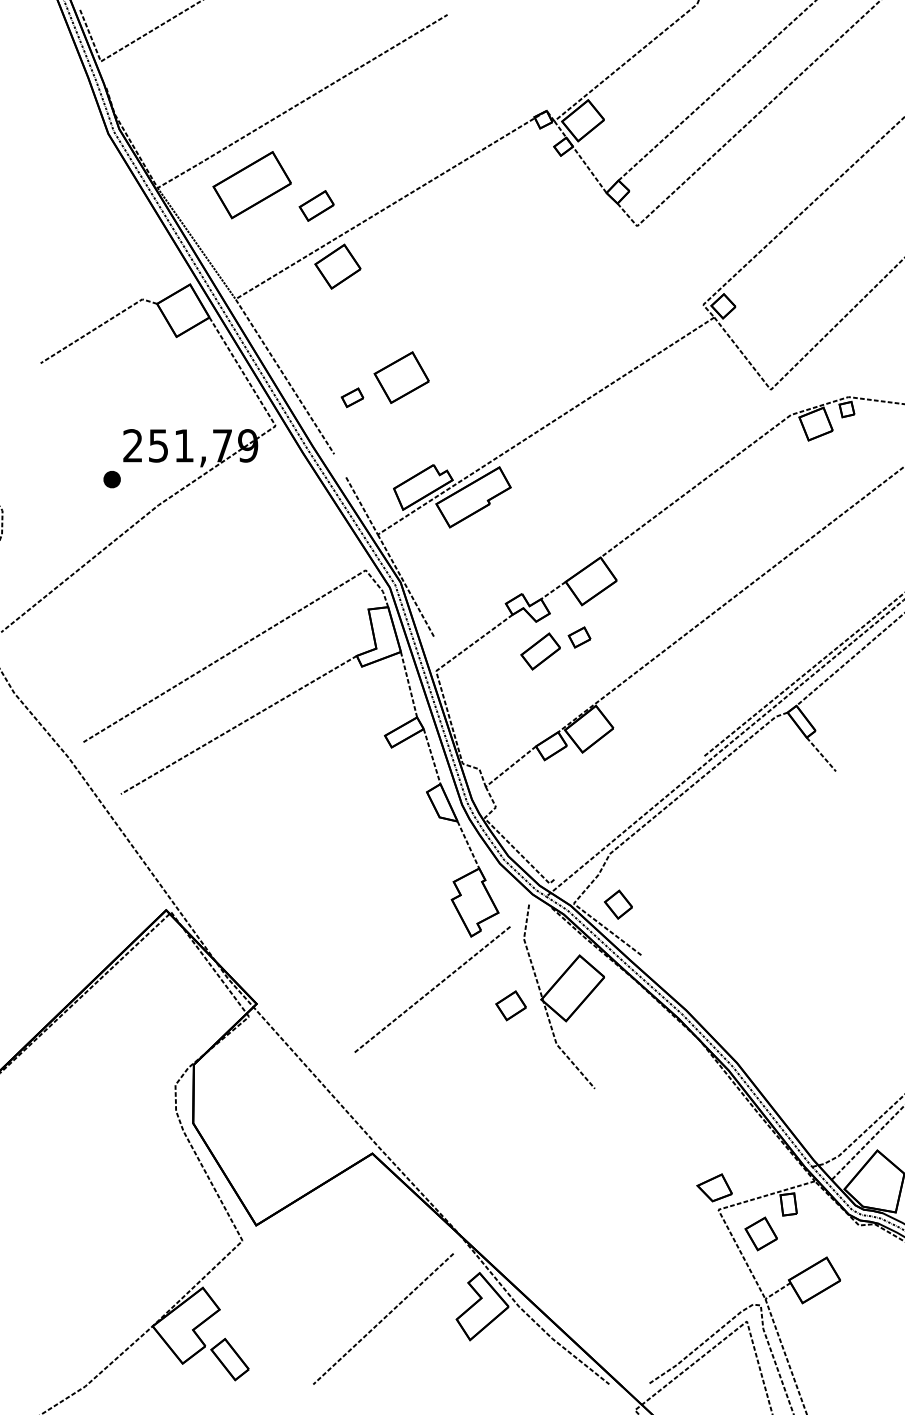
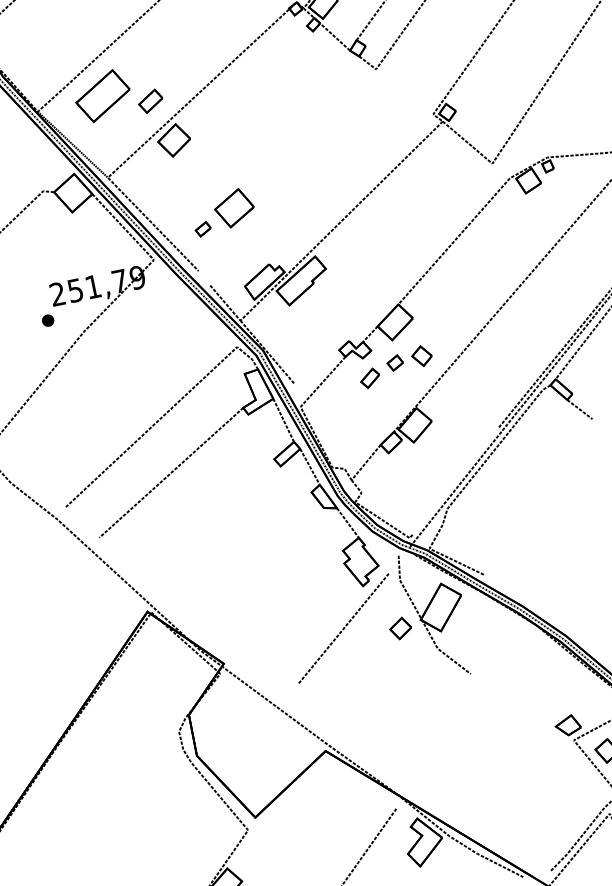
part: (540, 651) -> (370, 378), size x0.7
part: (618, 904) -> (421, 356), moved

